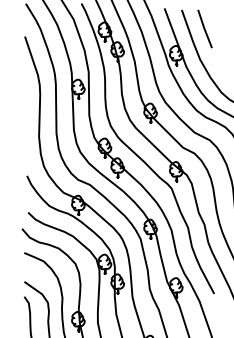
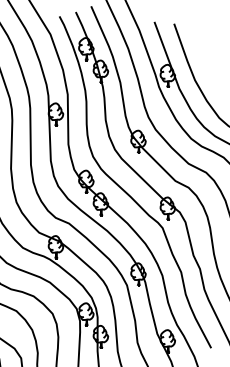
line: (204, 28) -> (200, 44), removed

